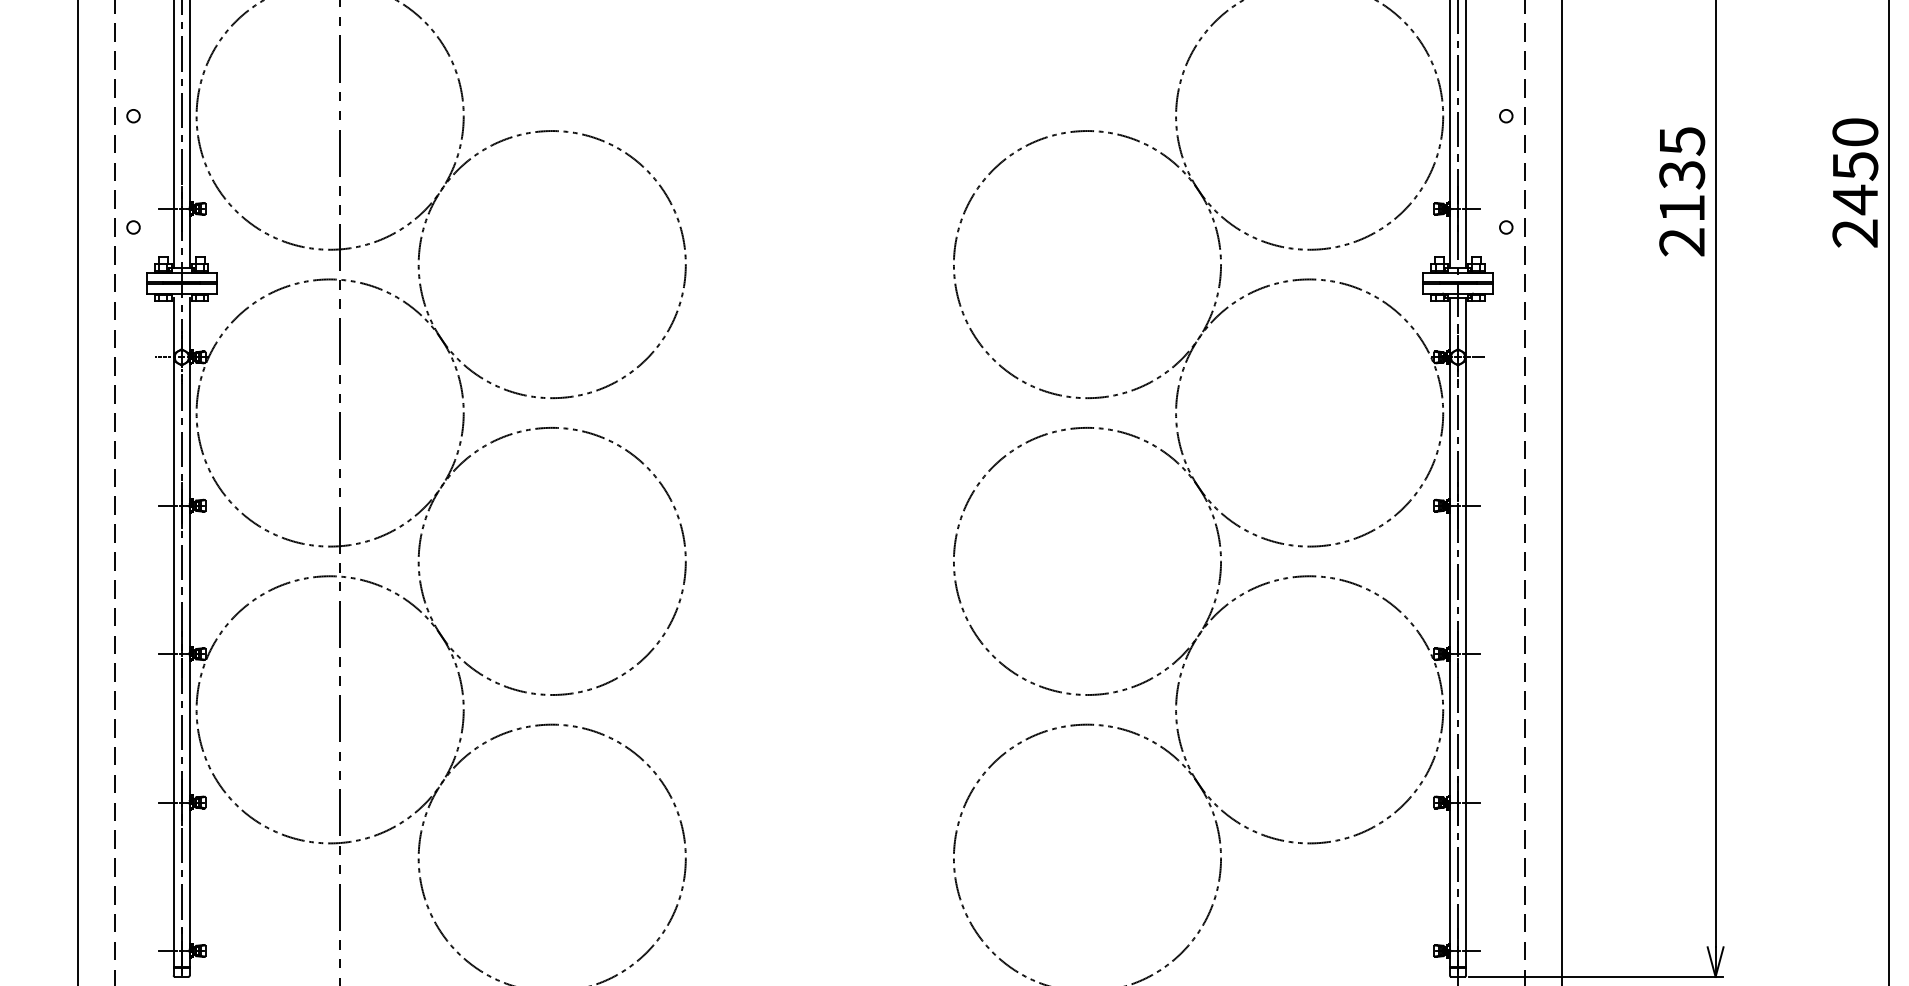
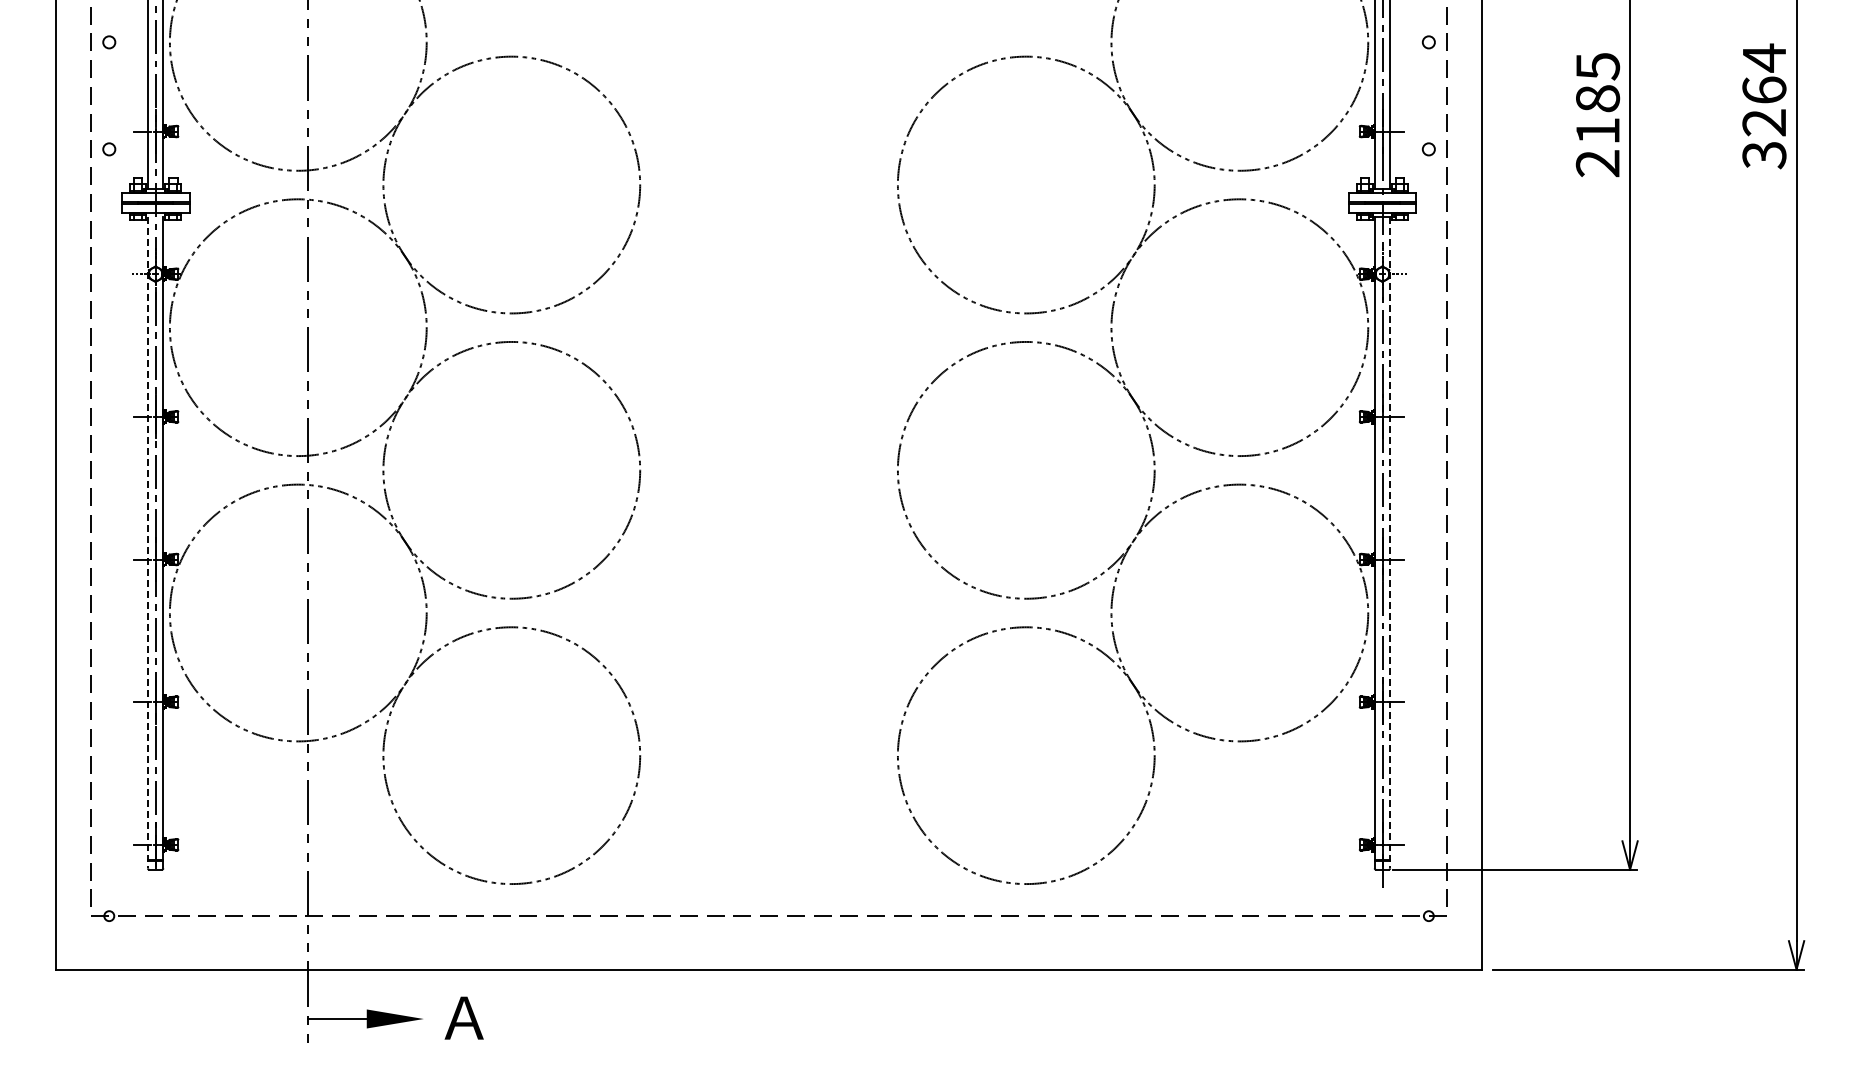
text: (1681, 174) -> (1597, 98), 2135 -> 2185
text: (1855, 182) -> (1764, 106), 2450 -> 3264
line: (173, 636) -> (147, 542), solid -> dashed
line: (1466, 636) -> (1390, 542), solid -> dashed

